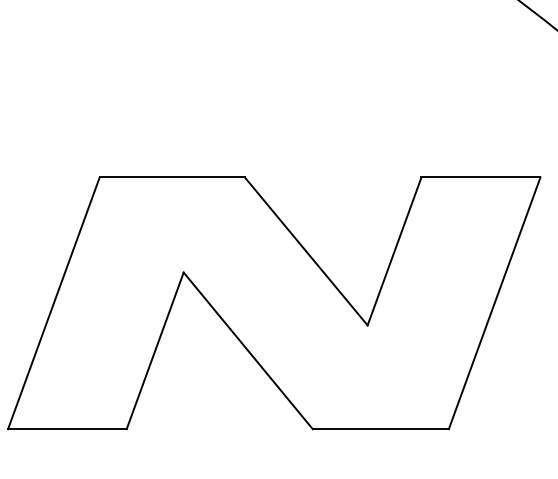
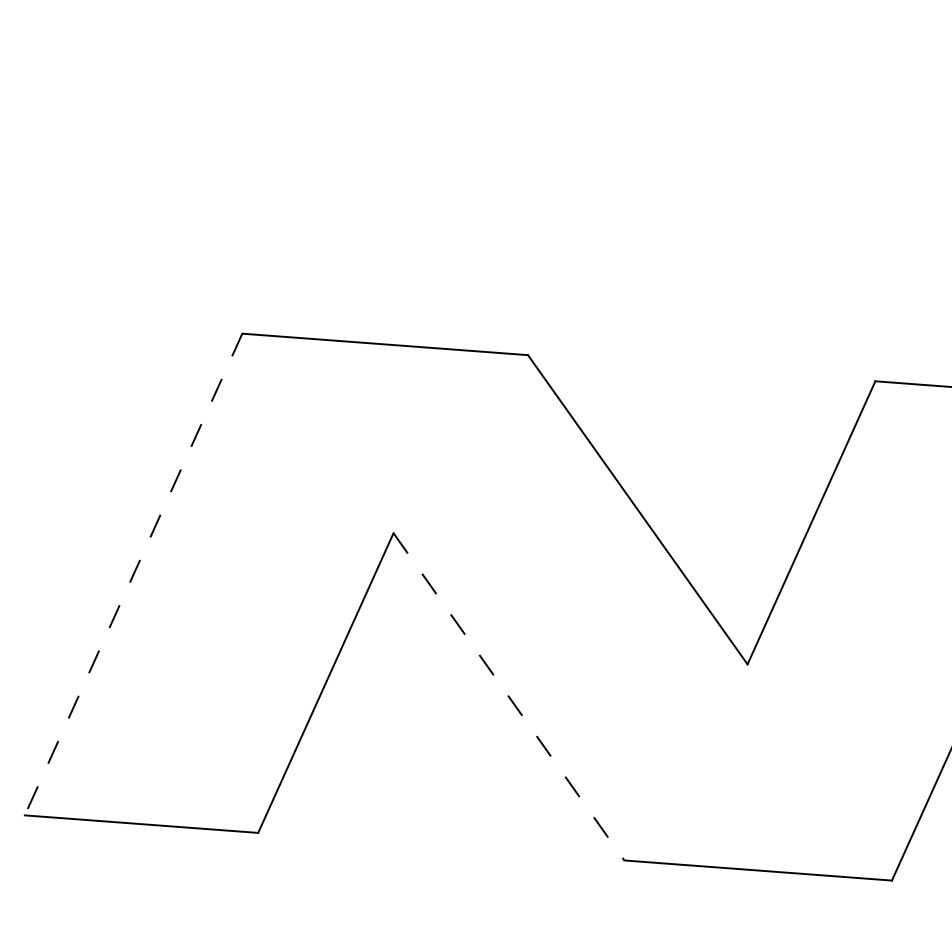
line: (53, 303) -> (132, 574), solid -> dashed
line: (248, 351) -> (509, 698), solid -> dashed

